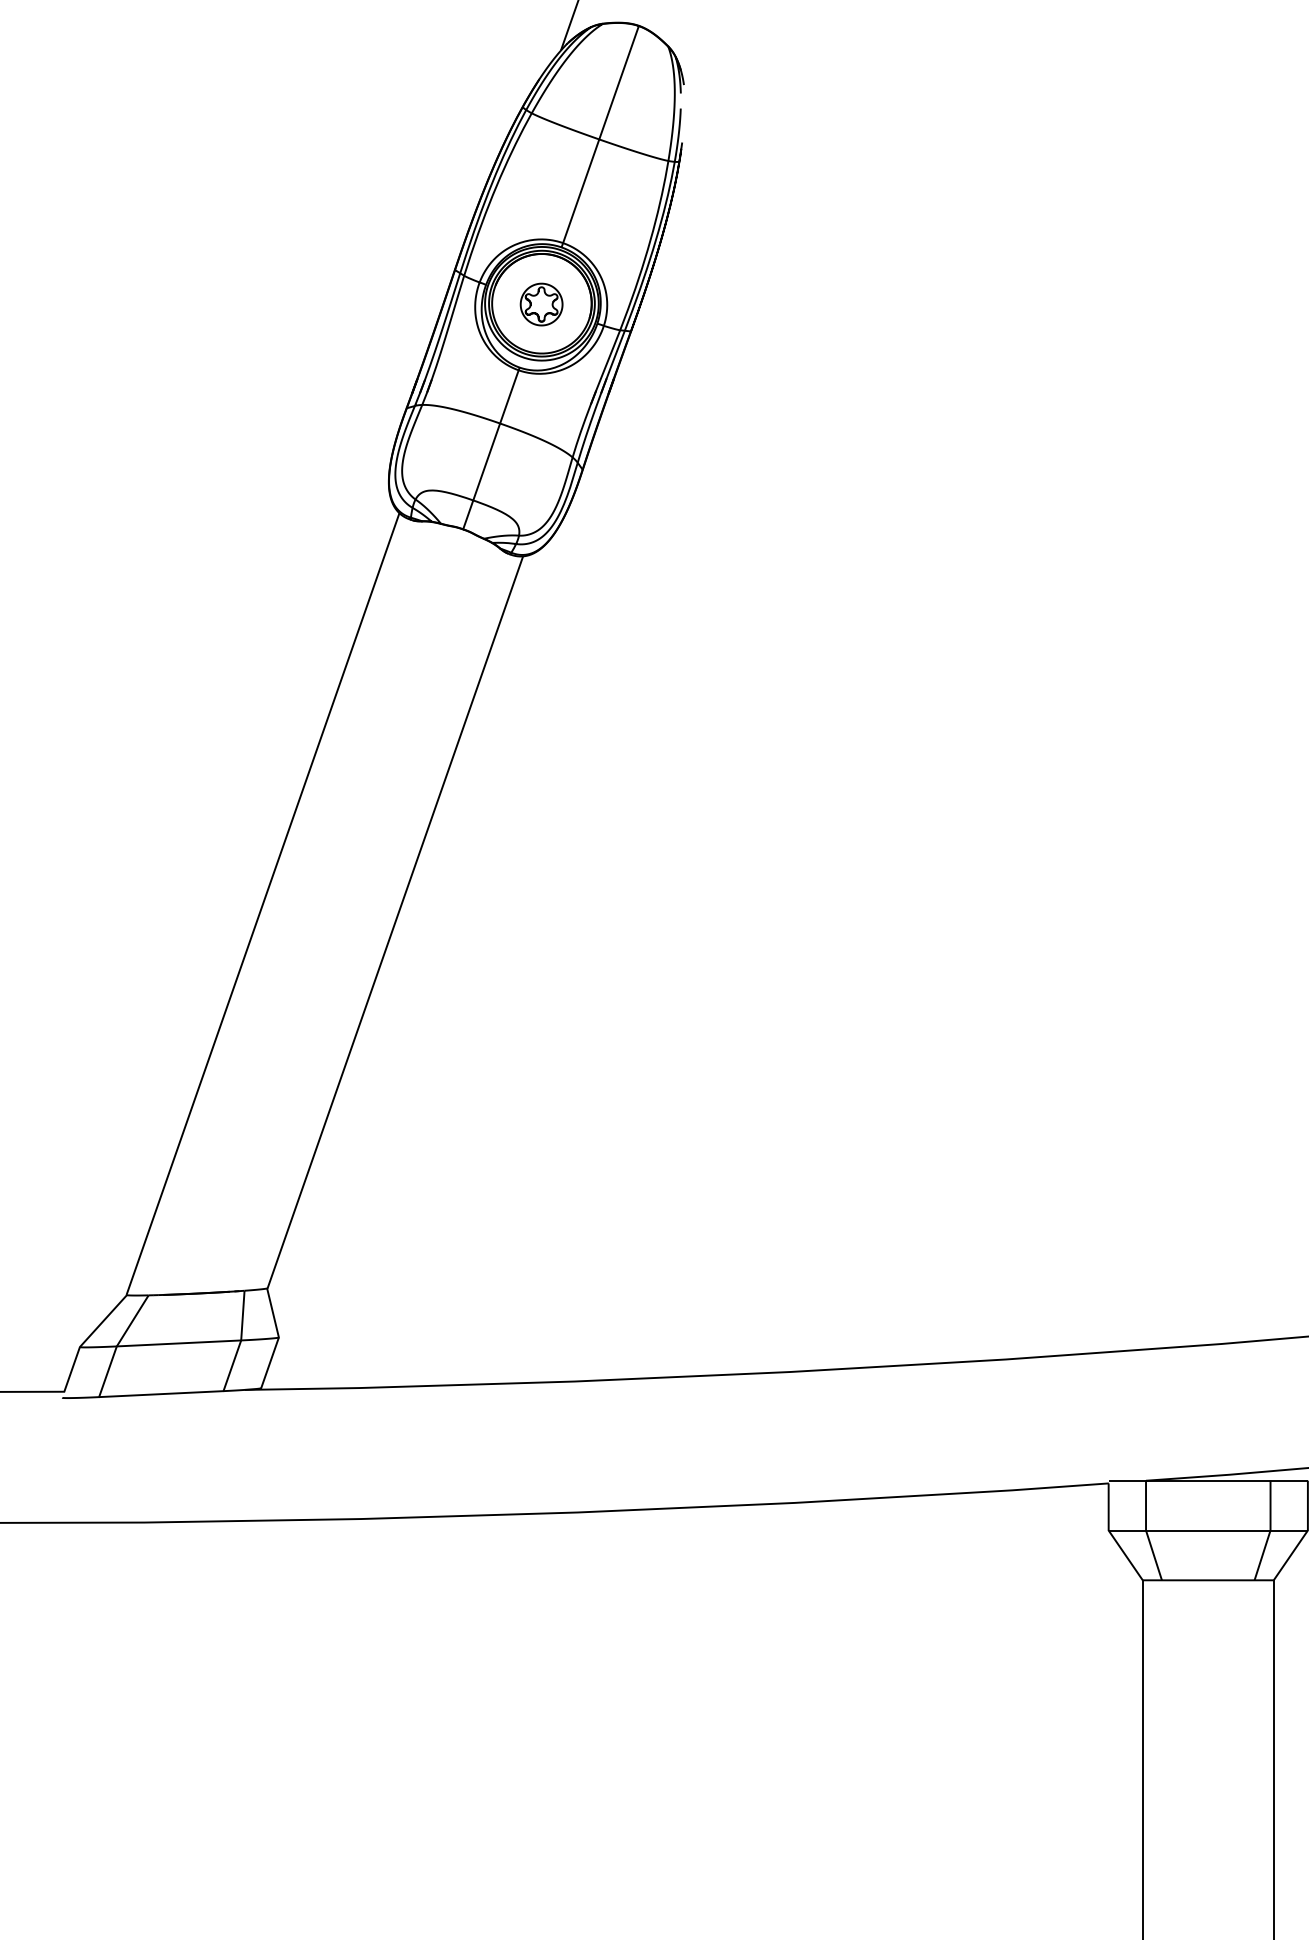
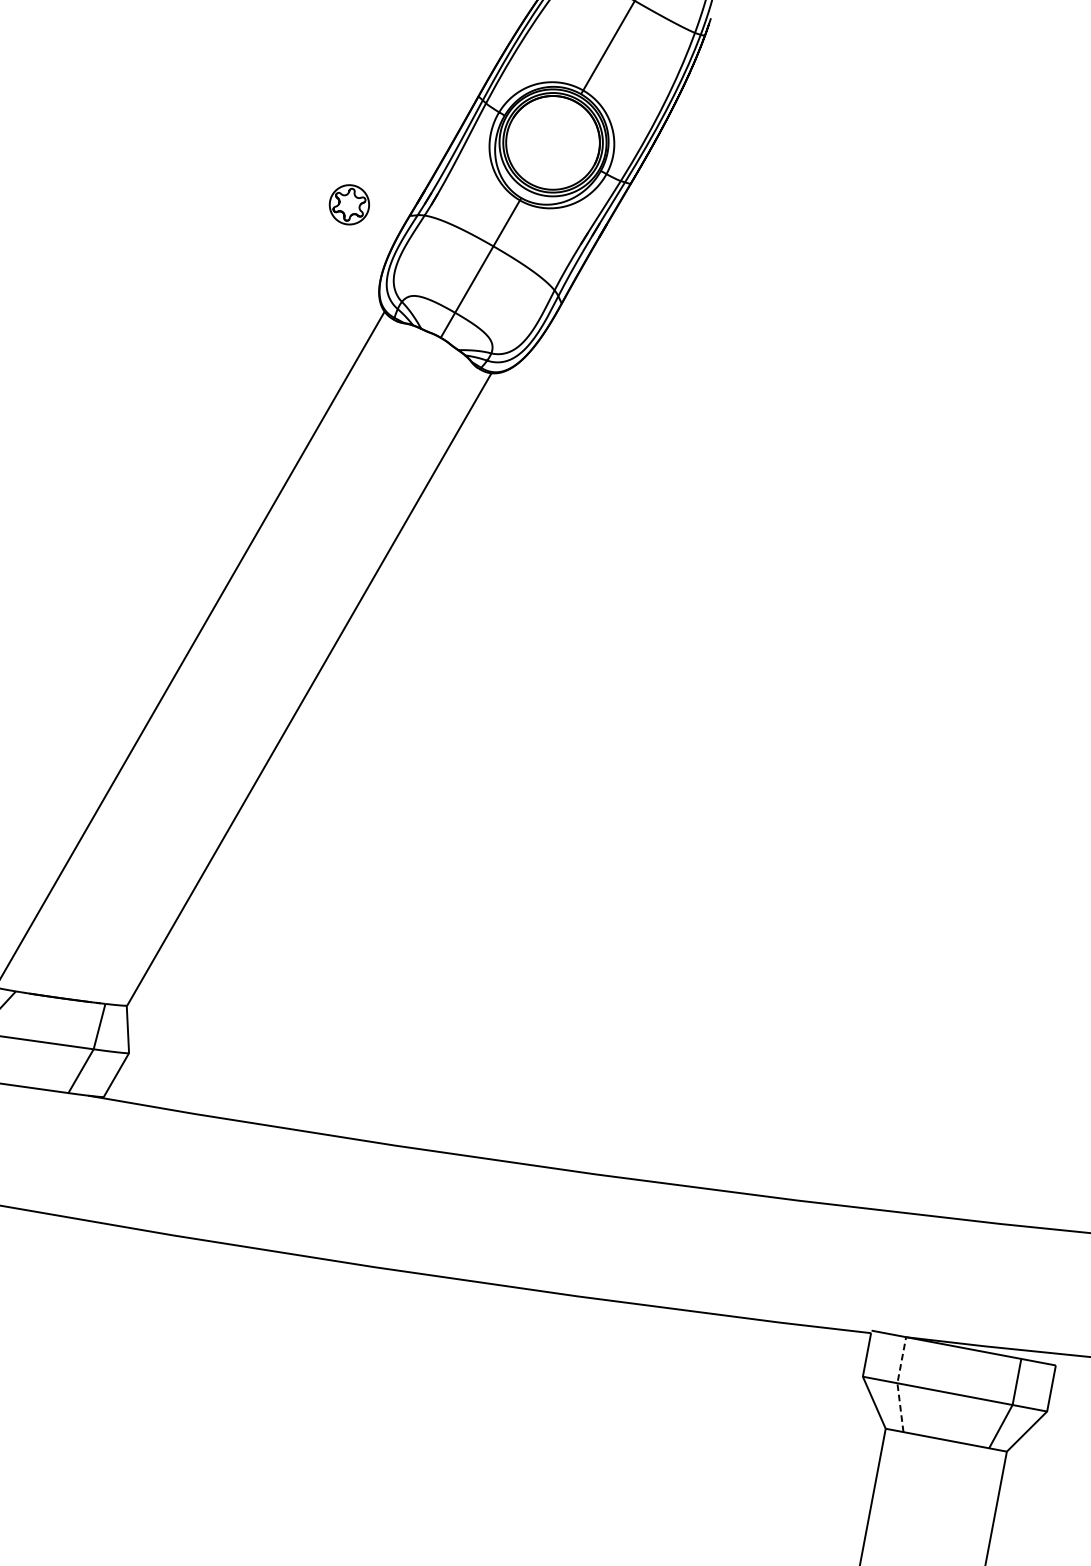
part: (541, 304) -> (349, 204), moved
line: (1146, 1531) -> (897, 1384), solid -> dashed

